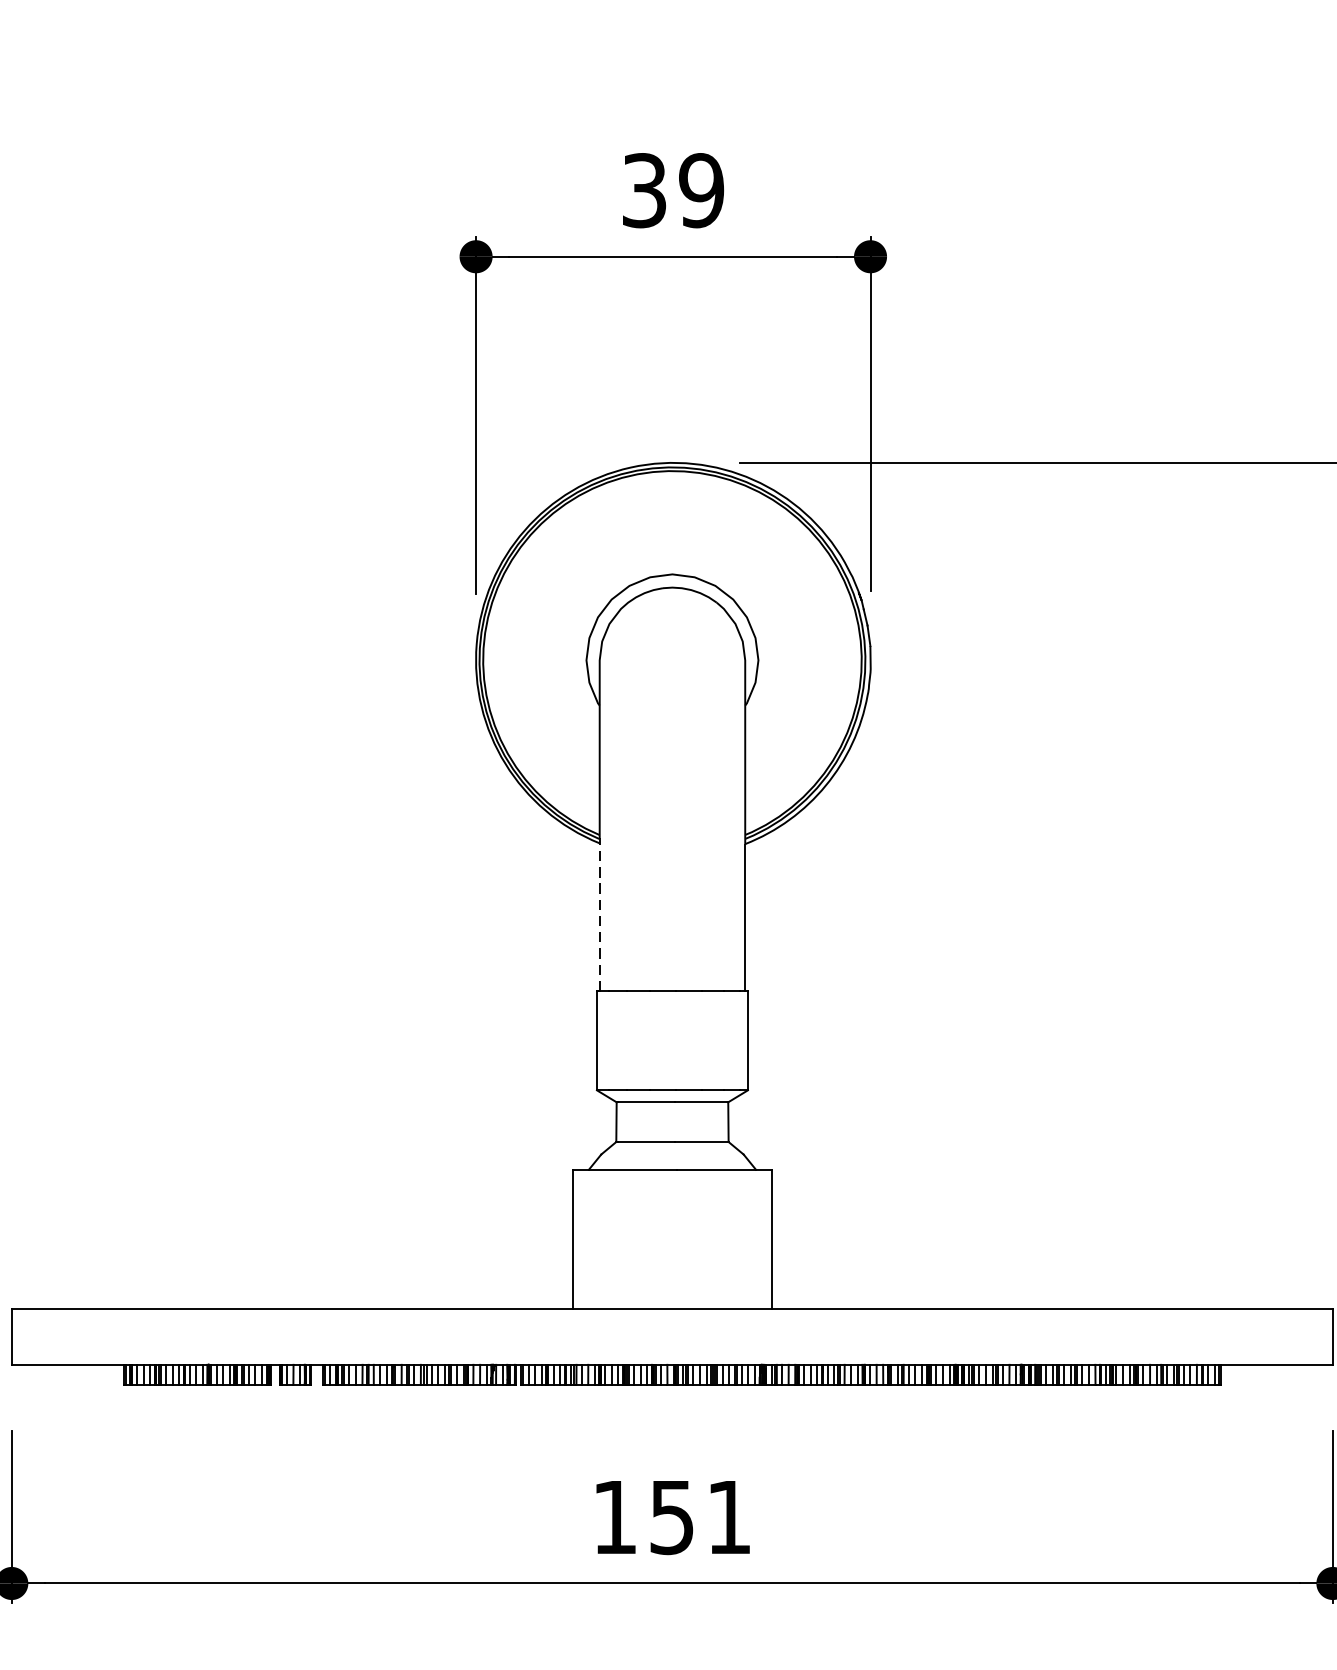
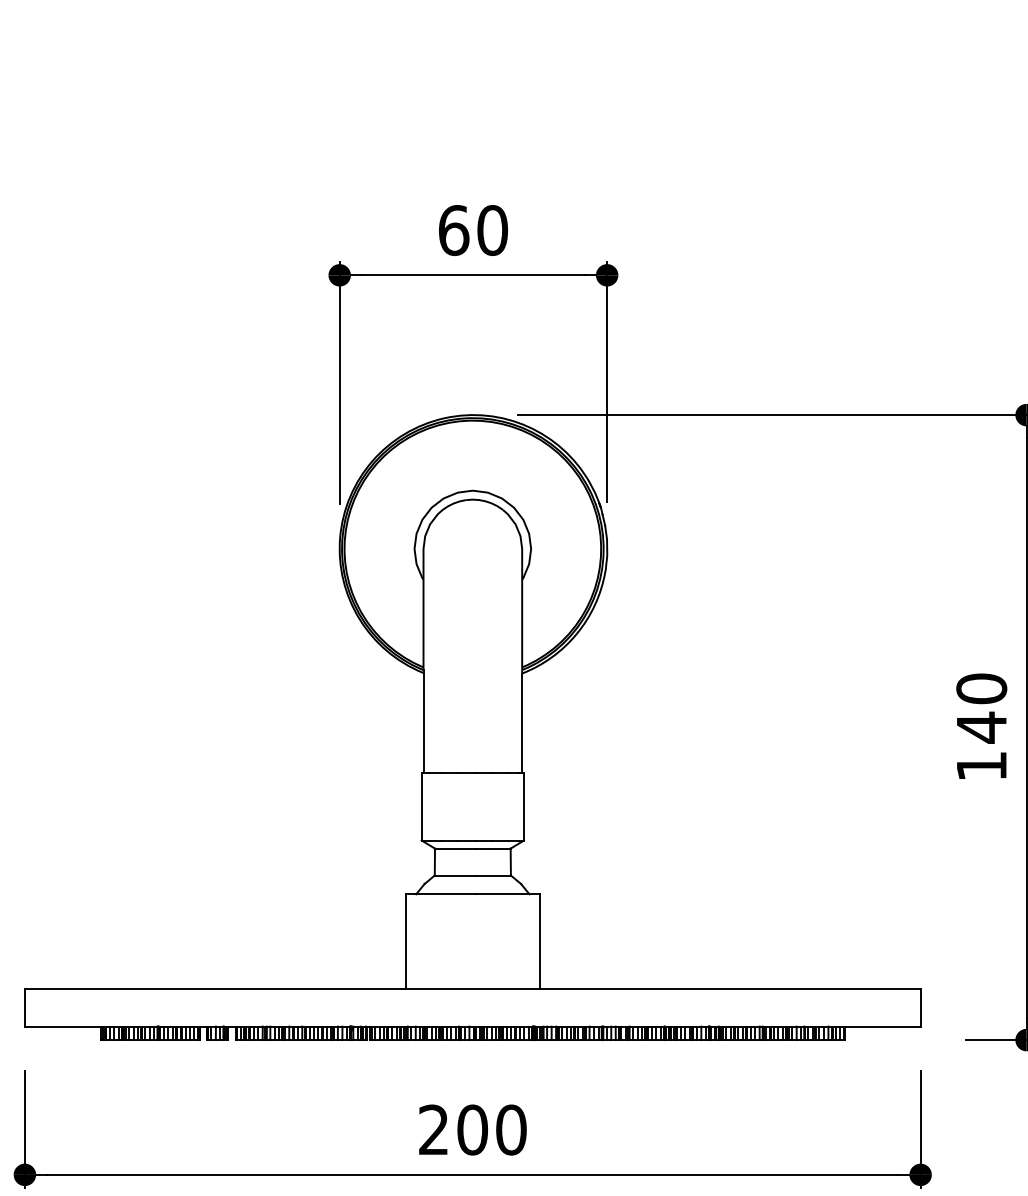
text: (673, 190) -> (473, 230), 39 -> 60
line: (599, 917) -> (423, 723), dashed -> solid
text: (671, 1516) -> (472, 1129), 151 -> 200

